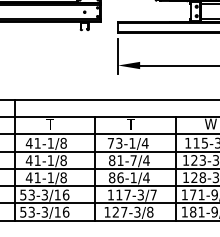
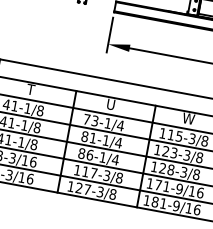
text: (131, 124) -> (110, 104), T -> U
text: (133, 160) -> (105, 140), 81-7/4 -> 81-1/4
text: (153, 194) -> (119, 177), 117-3/7 -> 117-3/8

